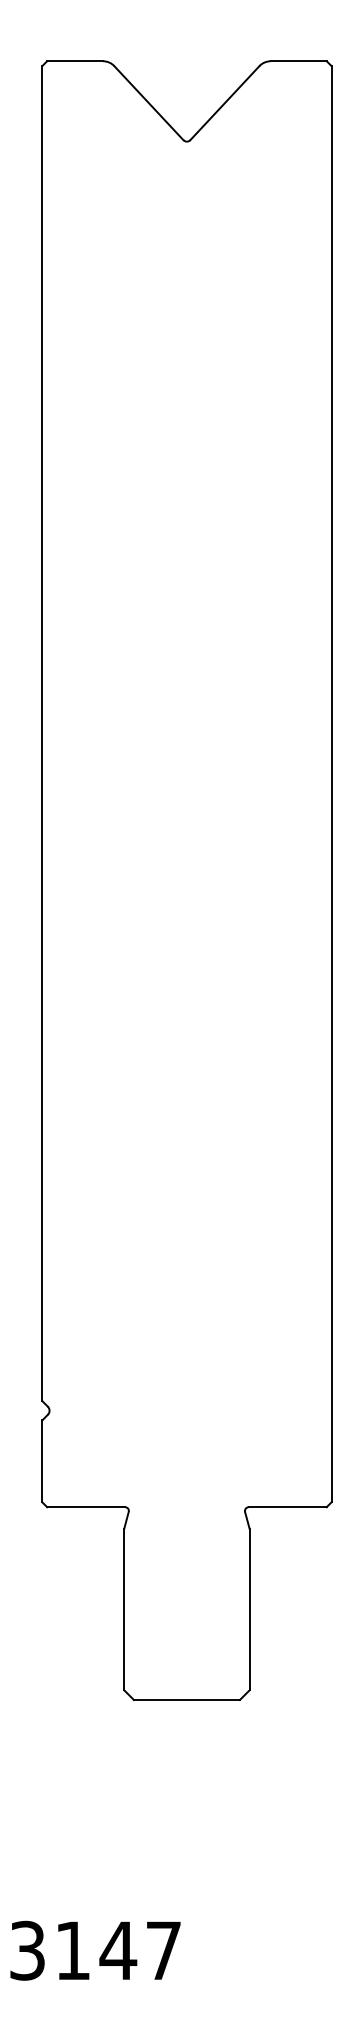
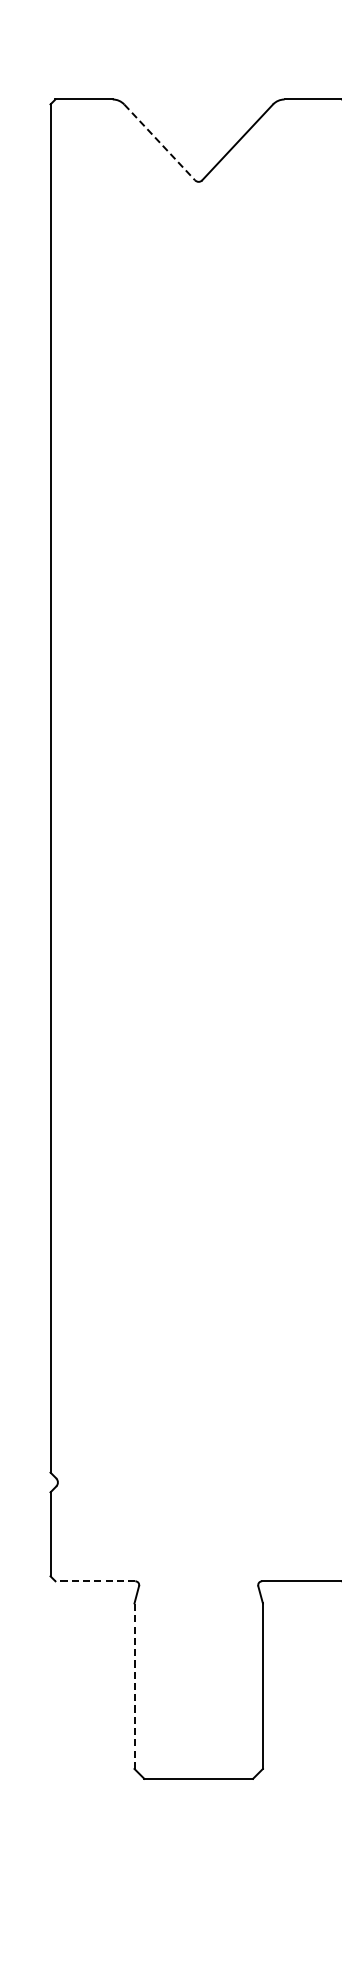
line: (148, 103) -> (159, 142), solid -> dashed
line: (86, 1507) -> (95, 1581), solid -> dashed
line: (124, 1609) -> (134, 1686), solid -> dashed

